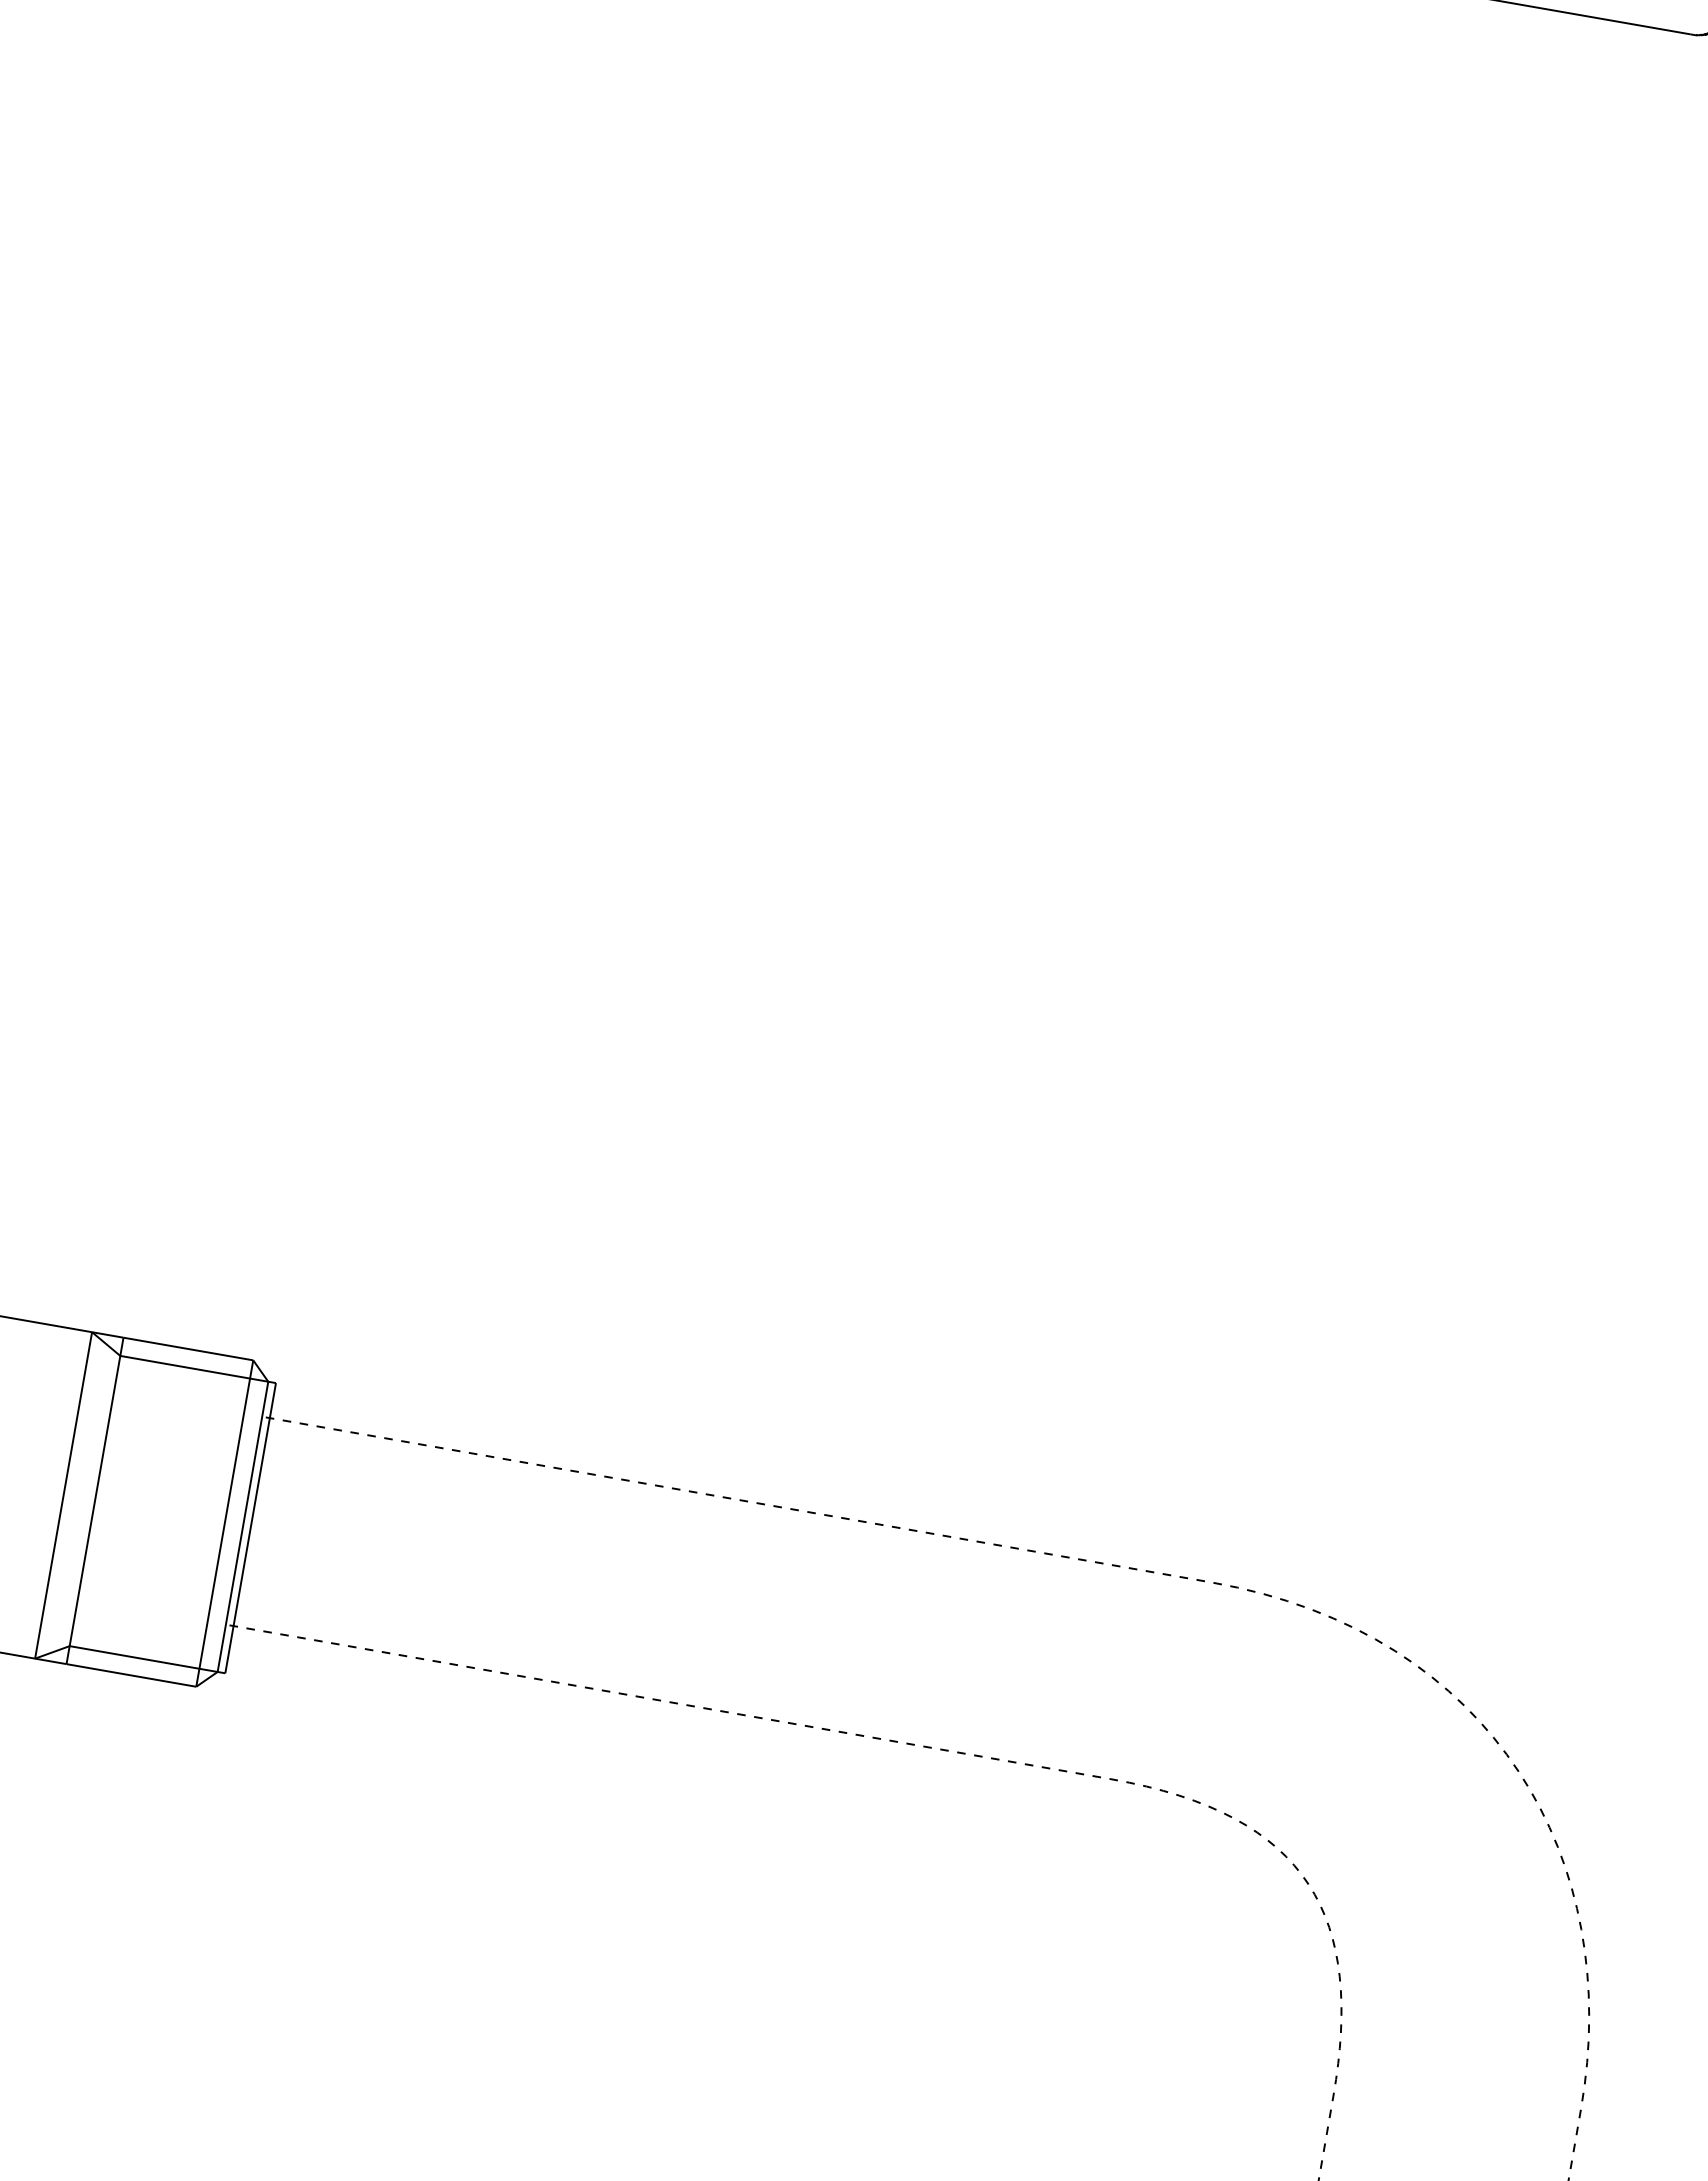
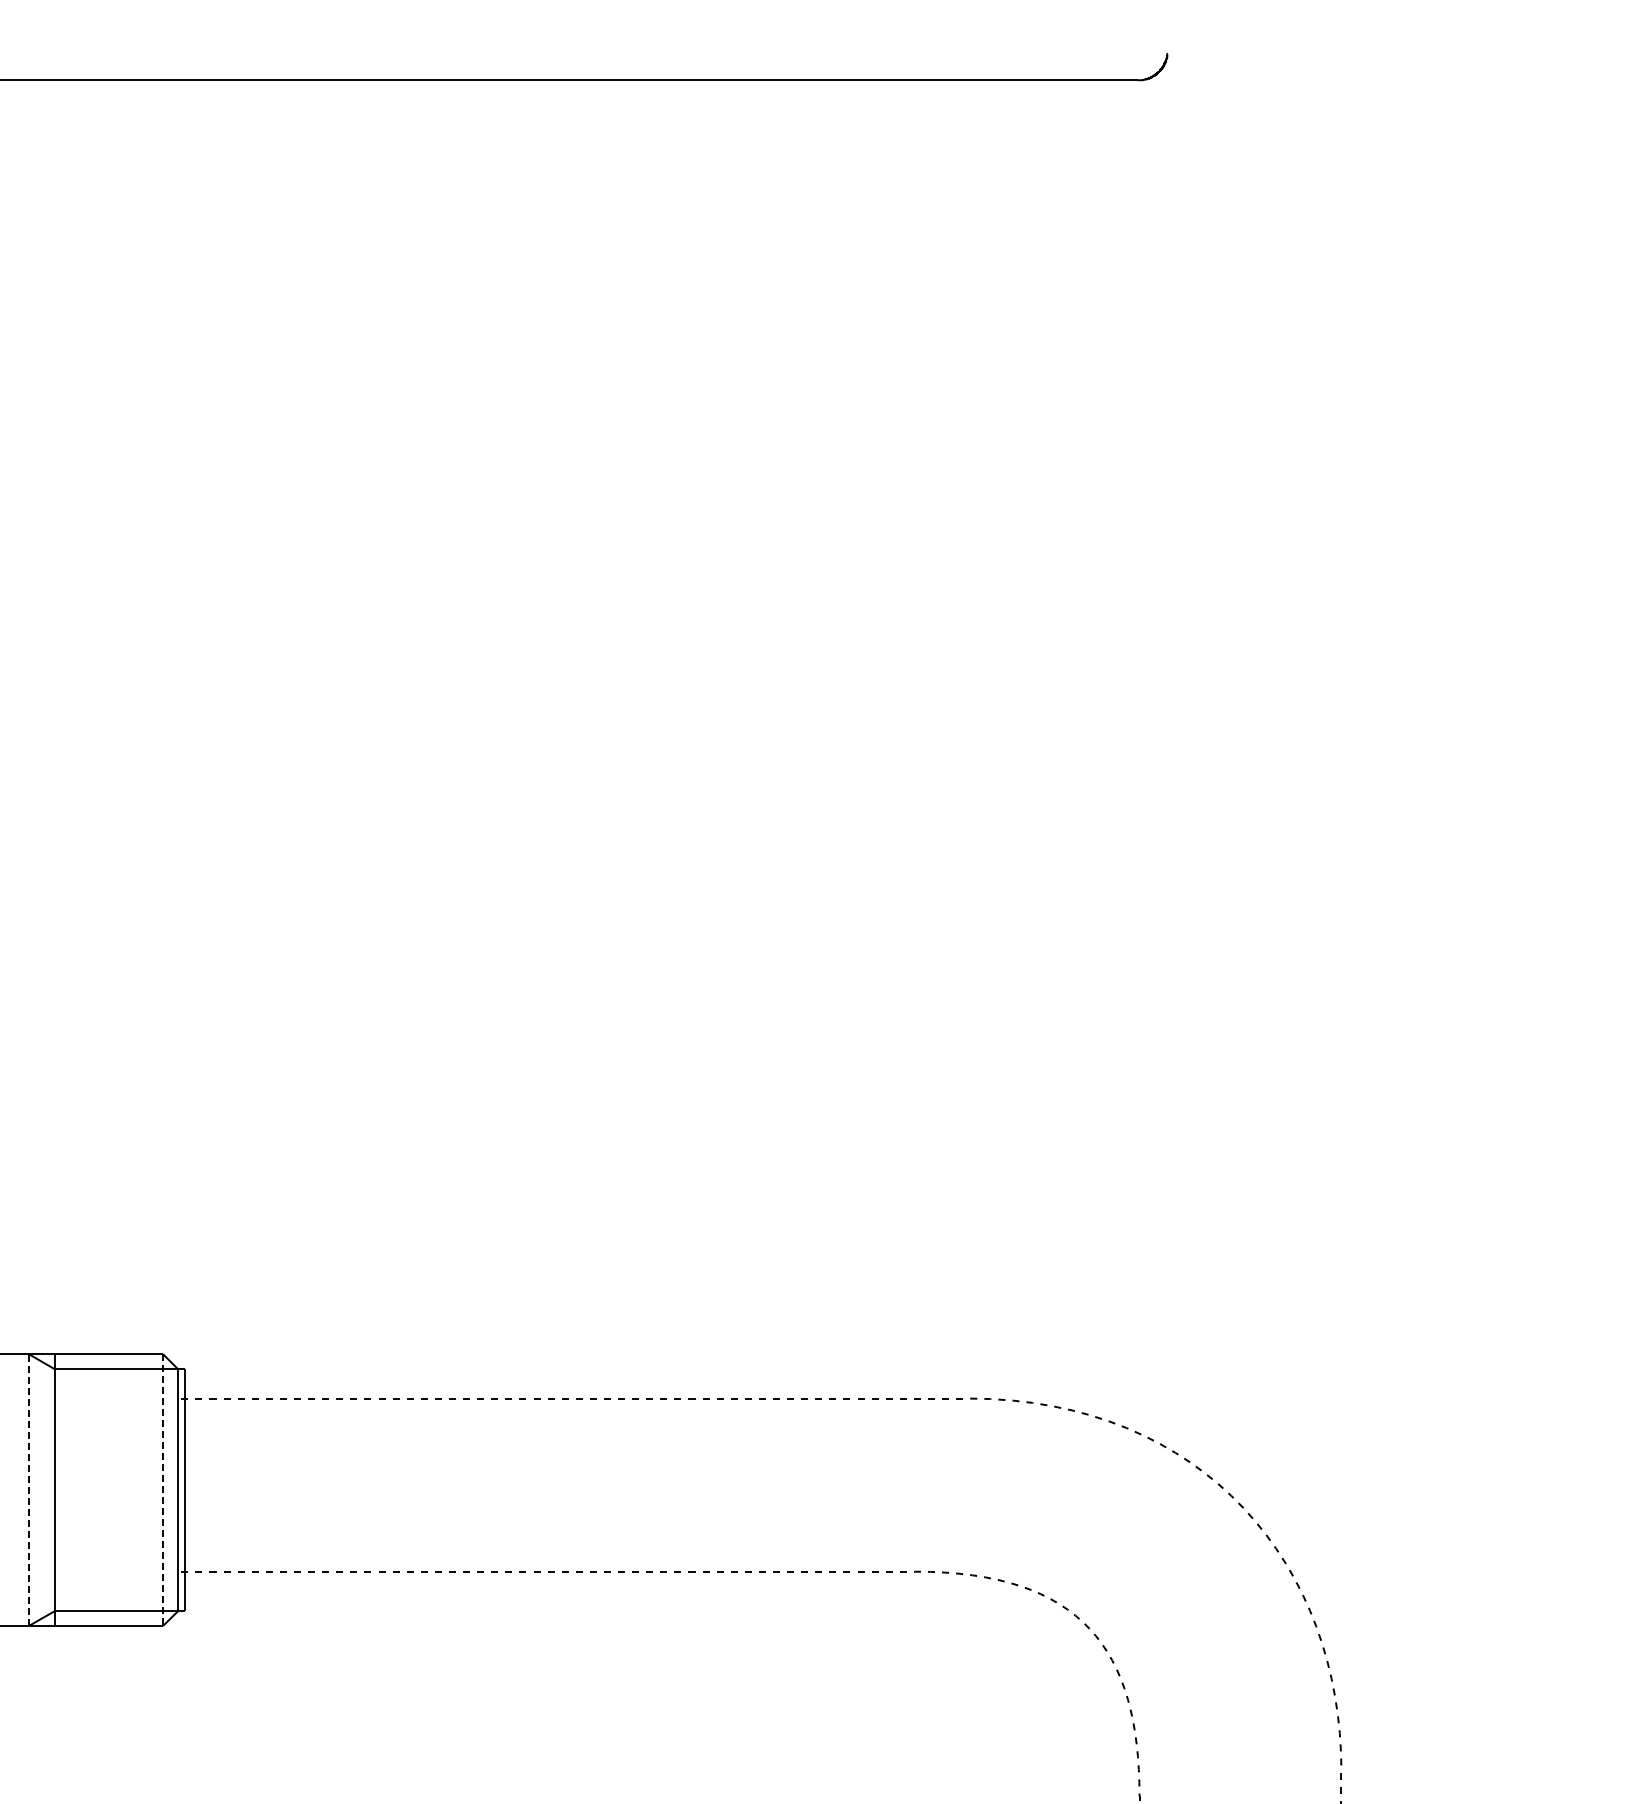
line: (63, 1495) -> (28, 1490), solid -> dashed
line: (225, 1524) -> (163, 1490), solid -> dashed

